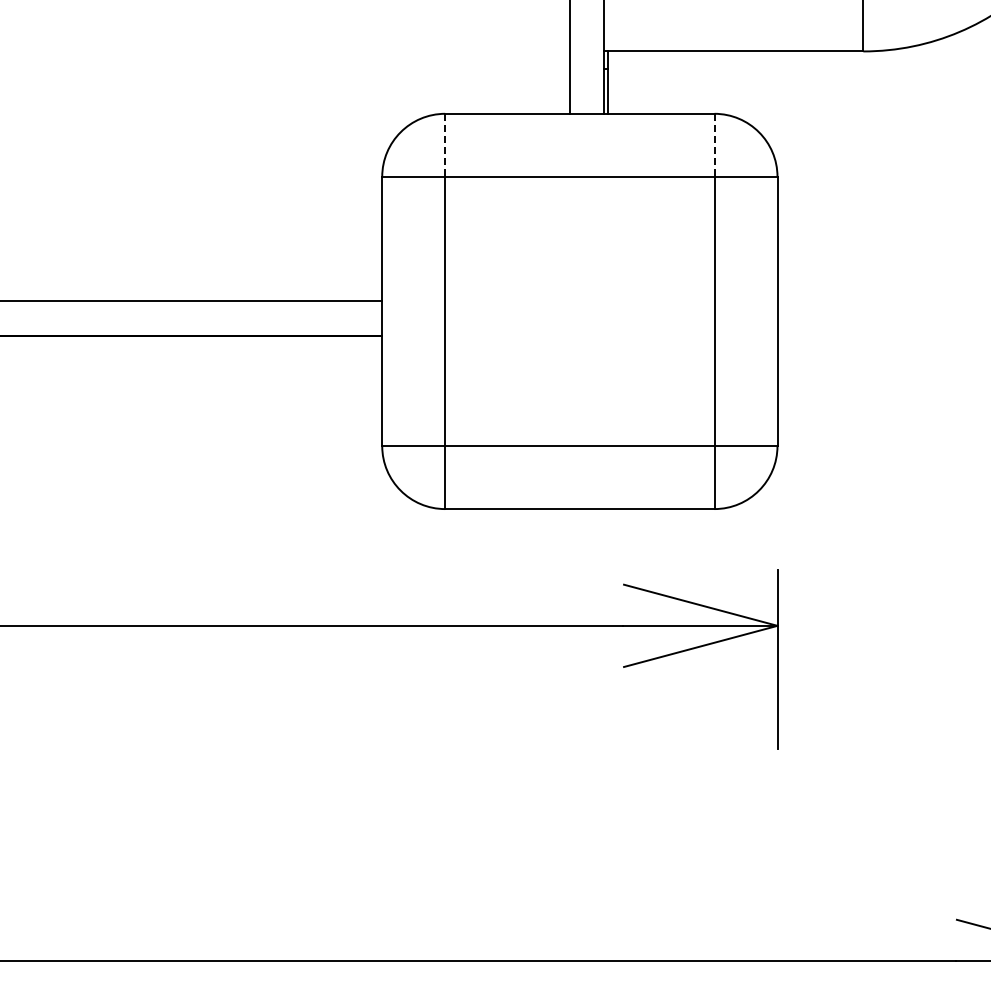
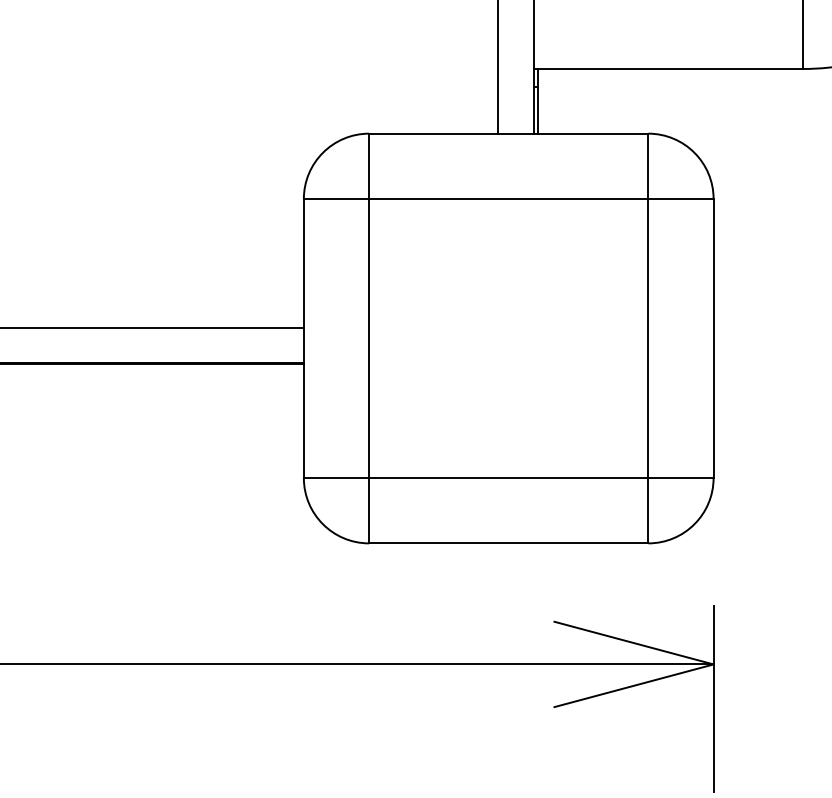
line: (445, 145) -> (369, 166), dashed -> solid
line: (714, 145) -> (648, 166), dashed -> solid

